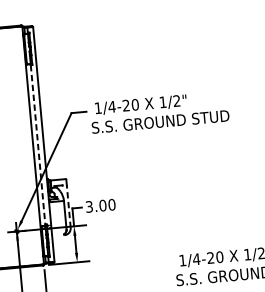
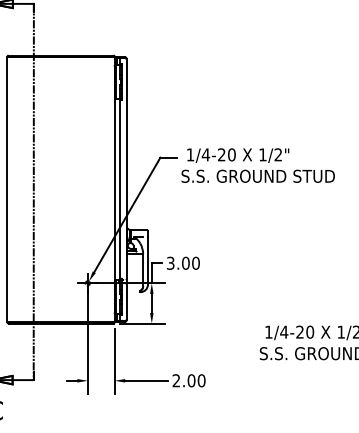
line: (38, 145) -> (120, 190), dashed -> solid
line: (68, 206) -> (147, 260), dashed -> solid

